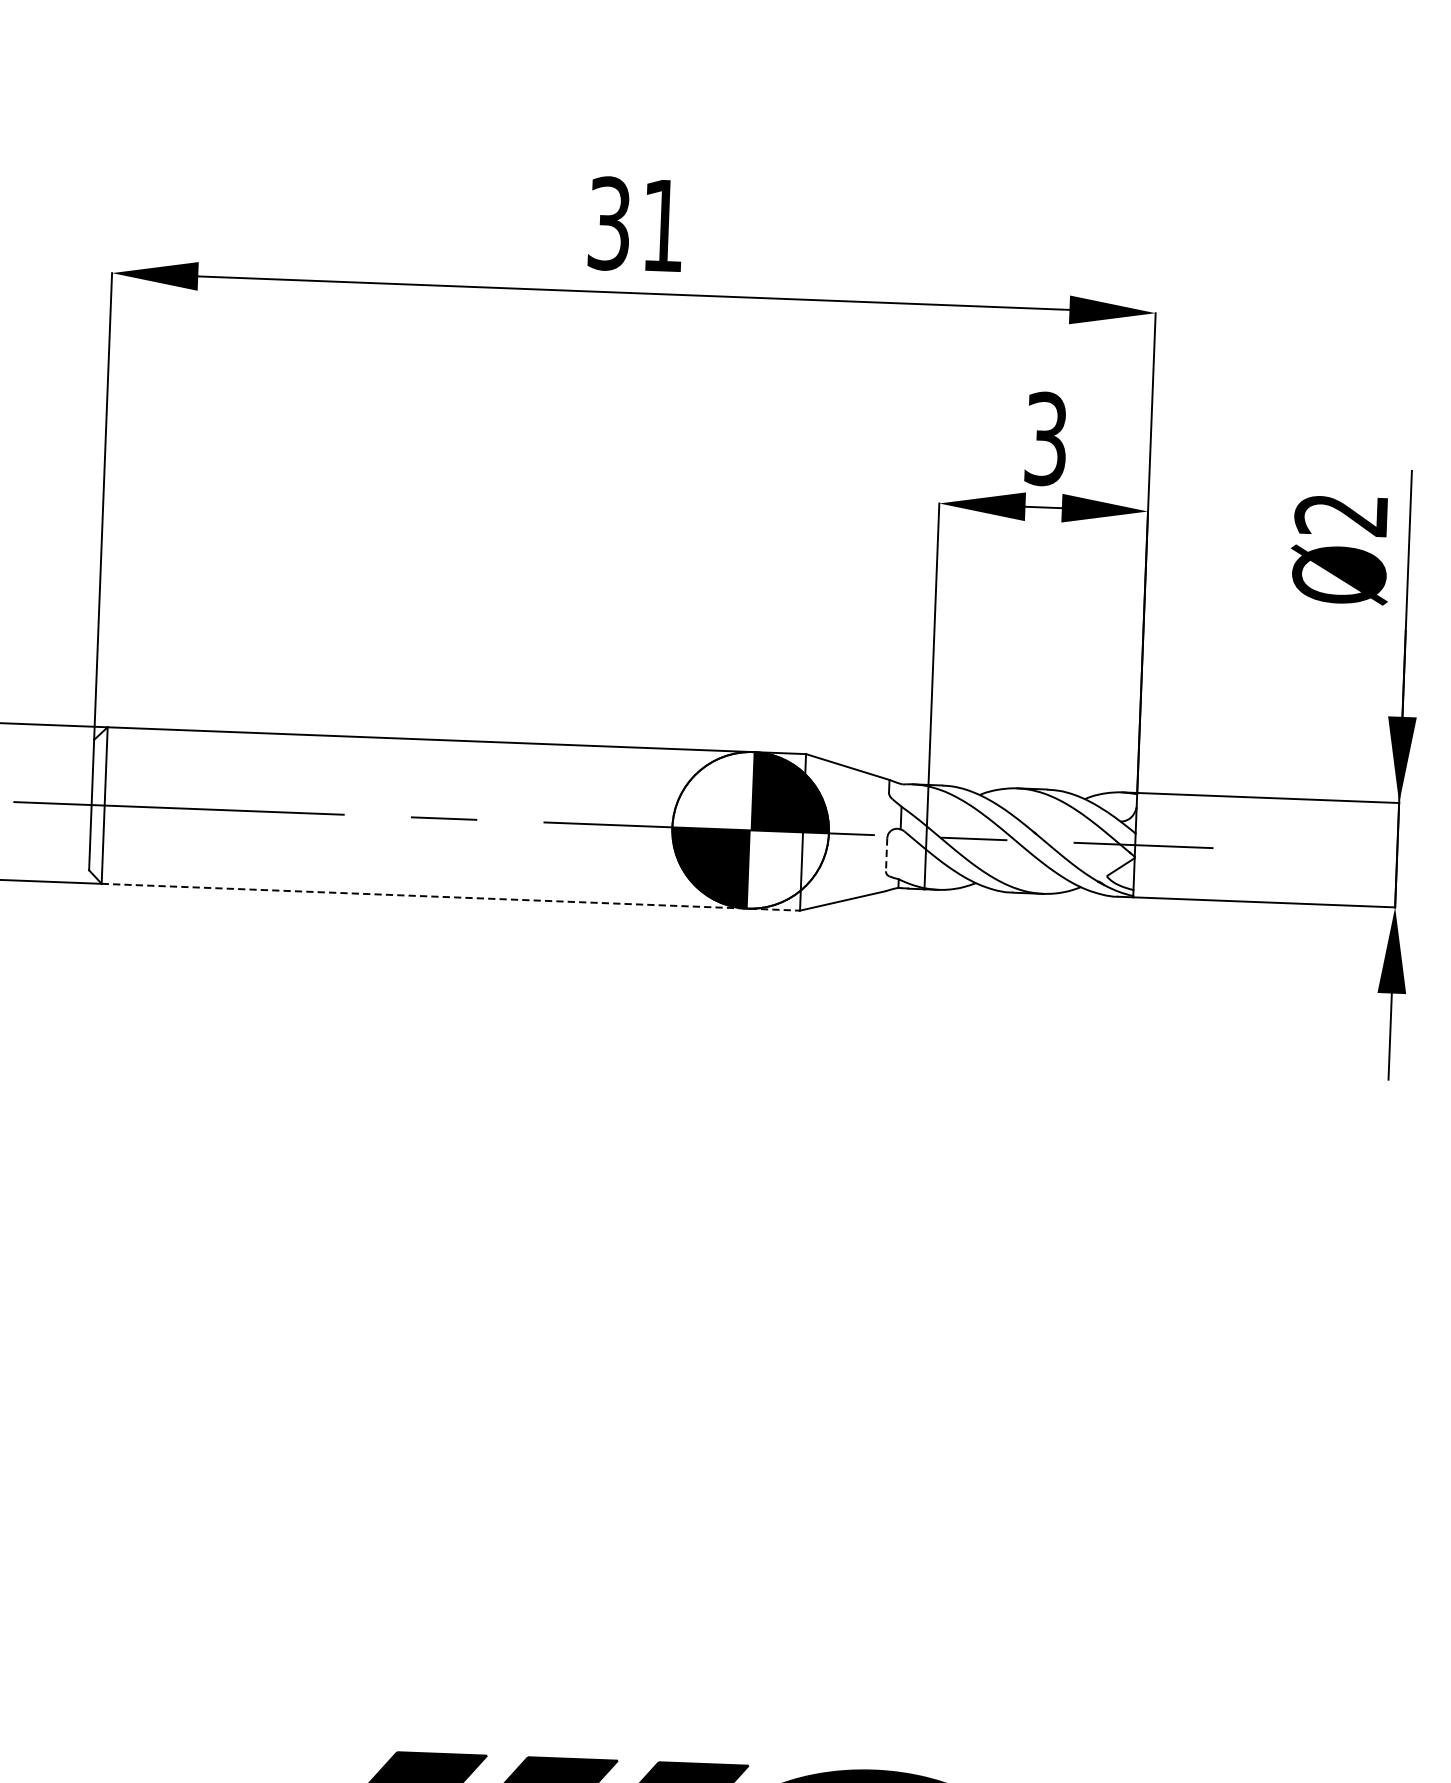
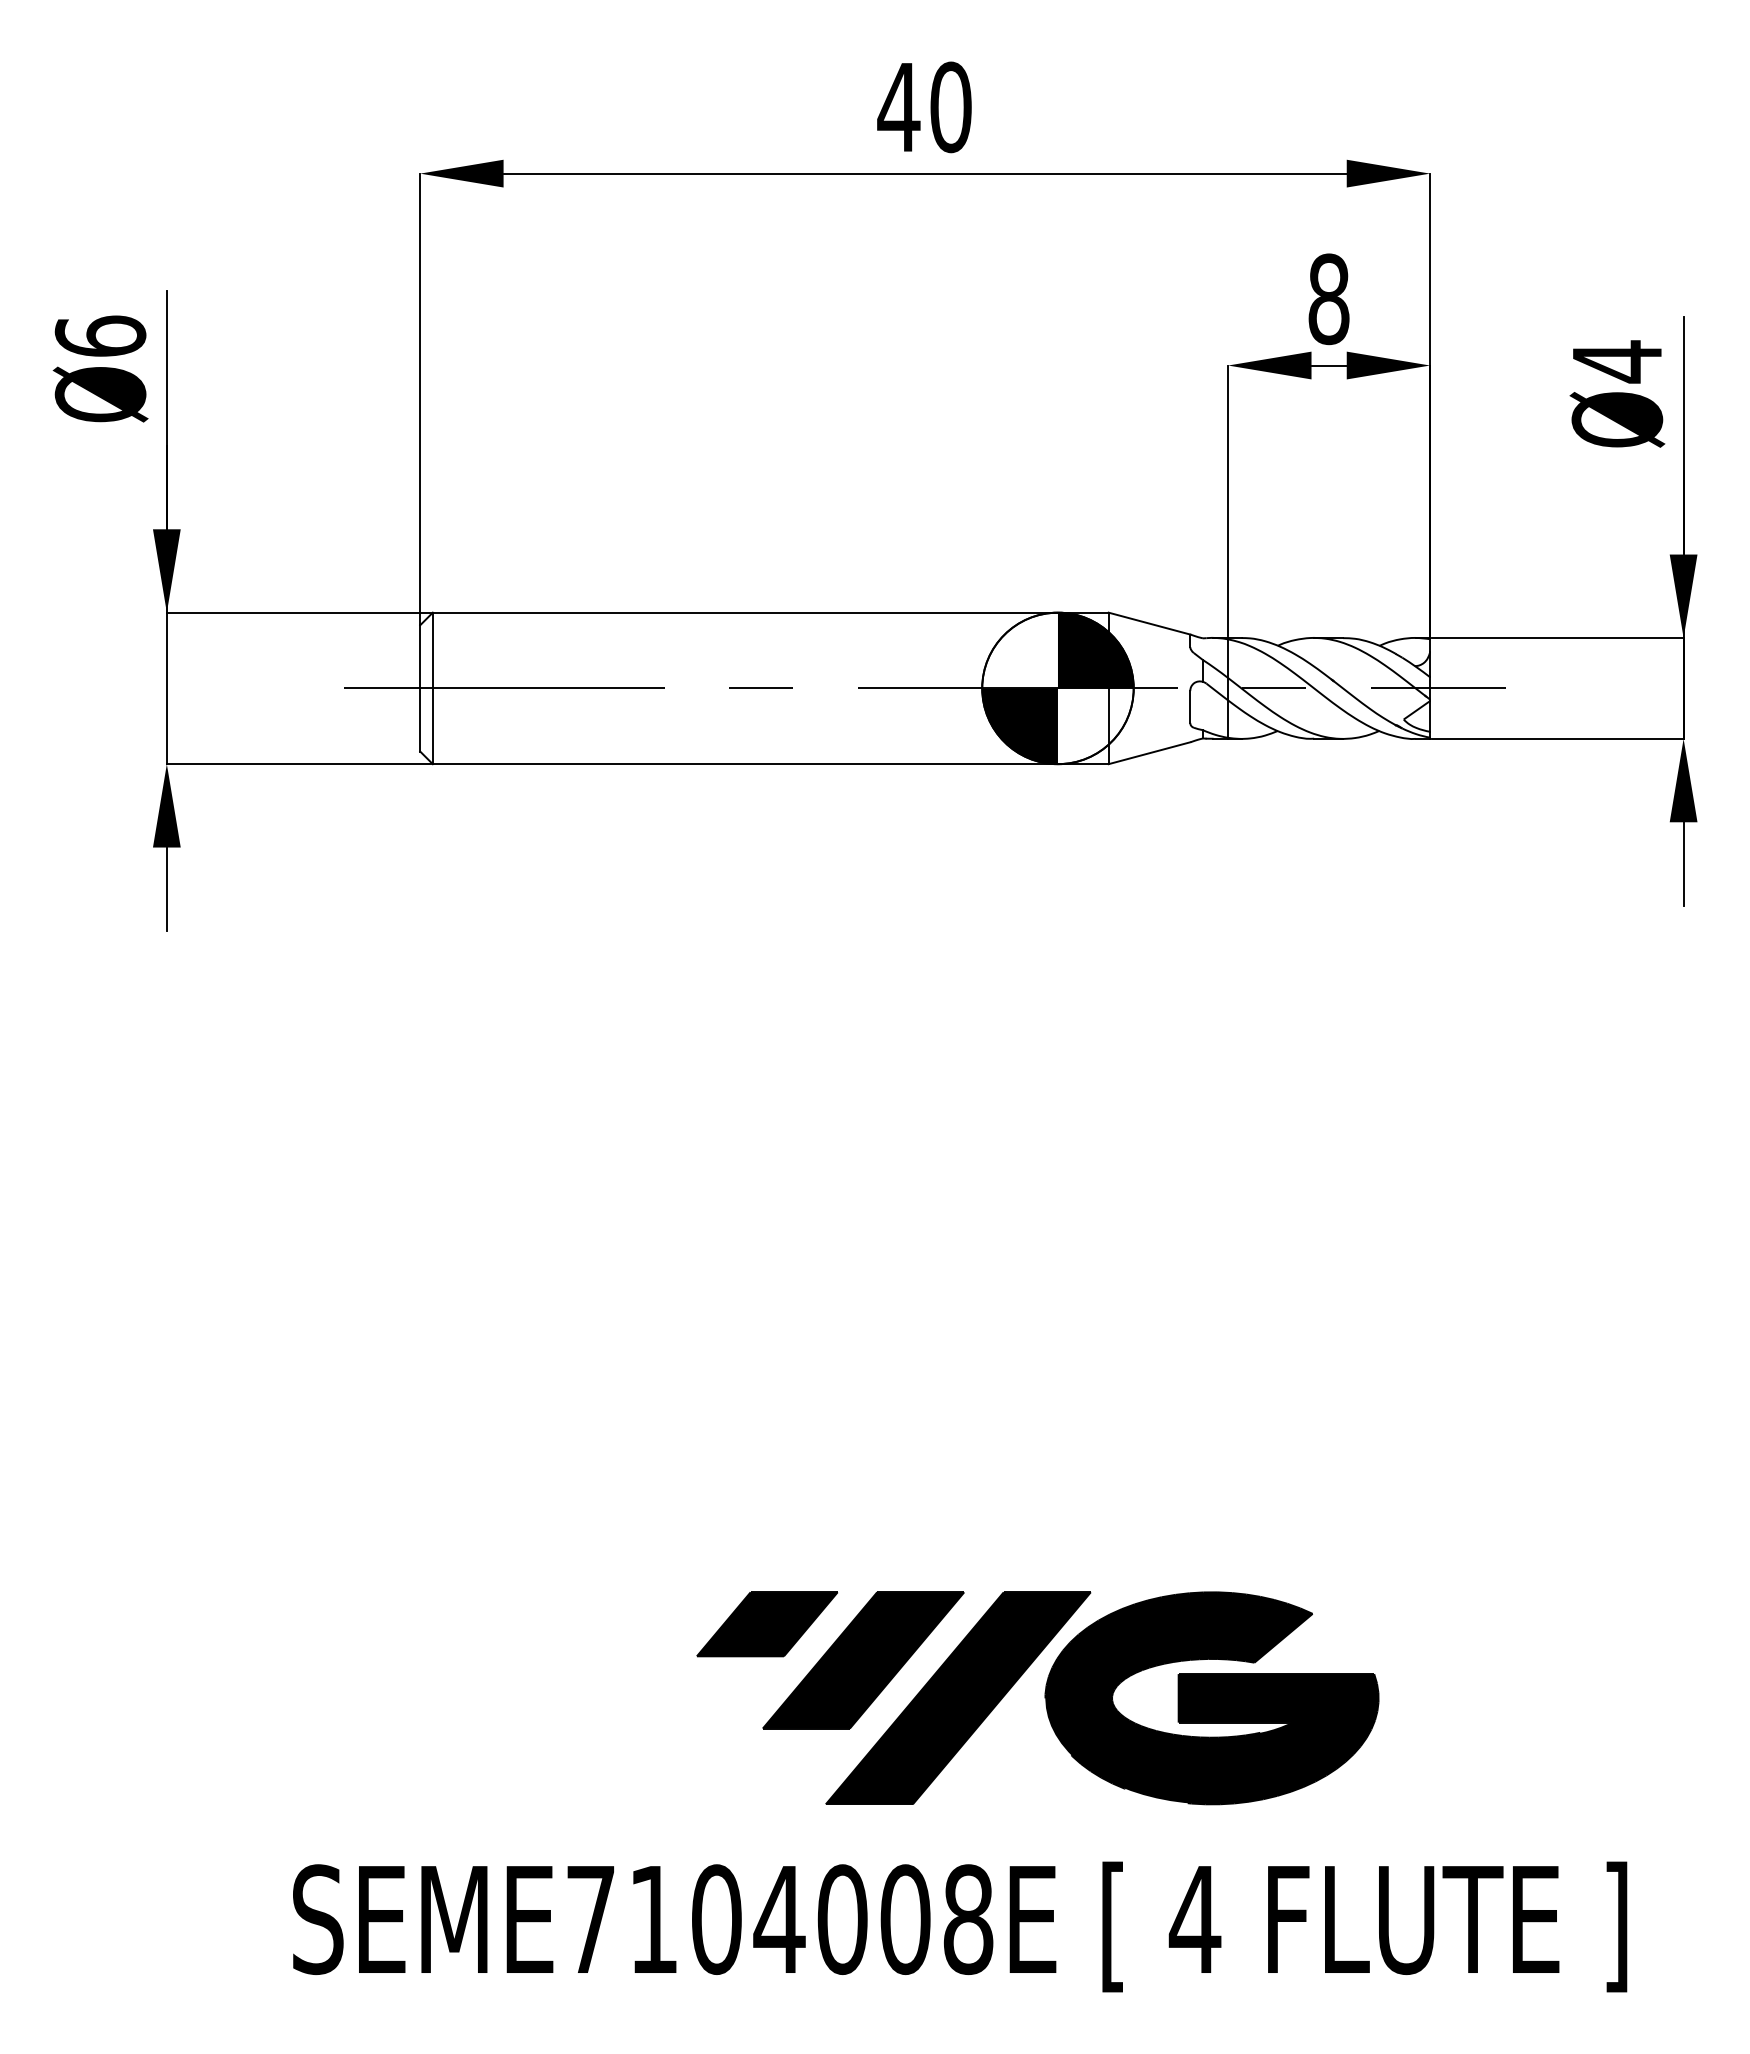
text: (635, 224) -> (924, 107), 31 -> 40
text: (1045, 439) -> (1328, 299), 3 -> 8
text: (1340, 514) -> (1616, 361), Ø2 -> Ø4
line: (886, 855) -> (1190, 707), dashed -> solid
line: (450, 897) -> (770, 764), dashed -> solid

